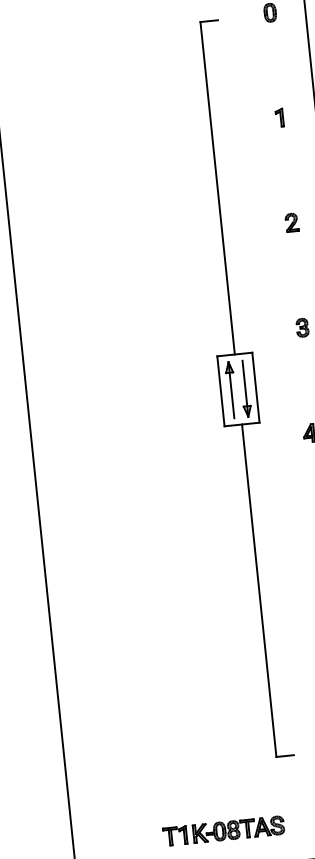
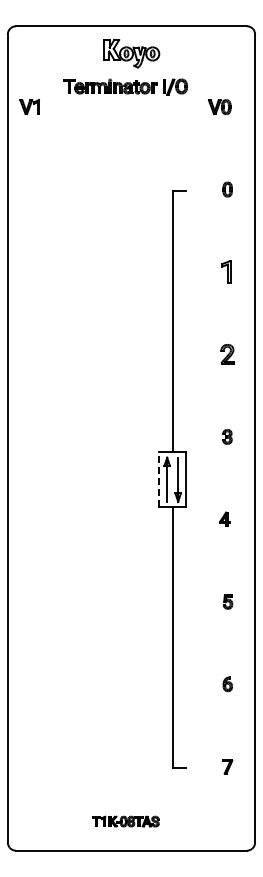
part: (279, 117) -> (226, 271), size x1.6
part: (291, 221) -> (227, 353), size x1.4
line: (220, 391) -> (158, 479), solid -> dashed
part: (223, 831) -> (125, 821), size x0.7

